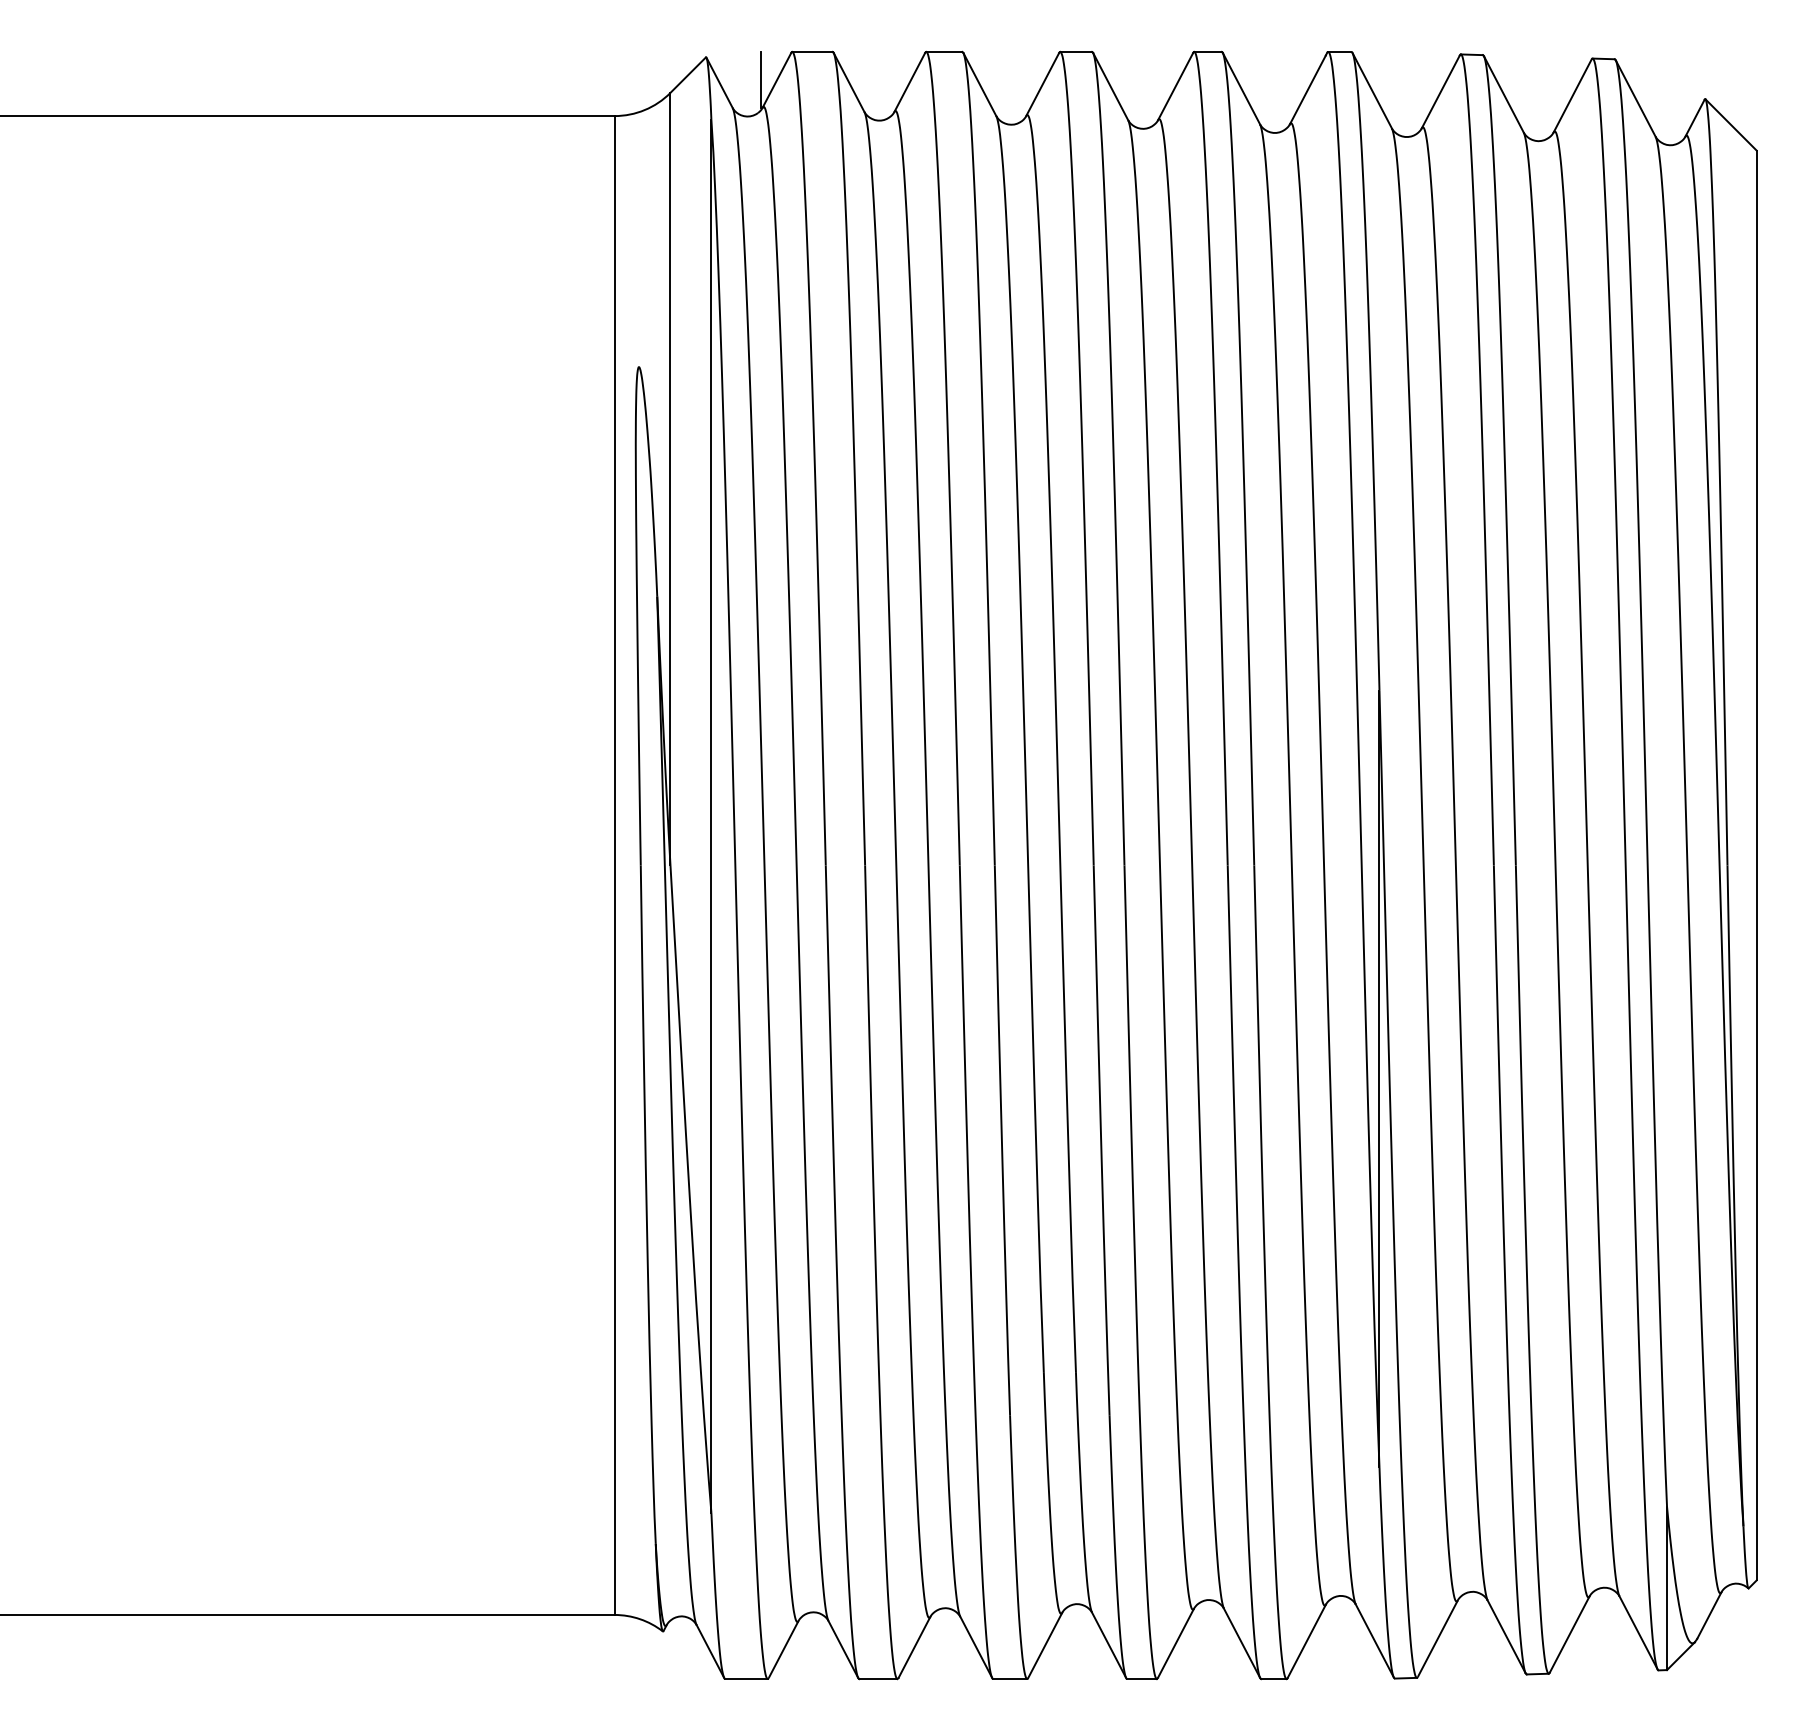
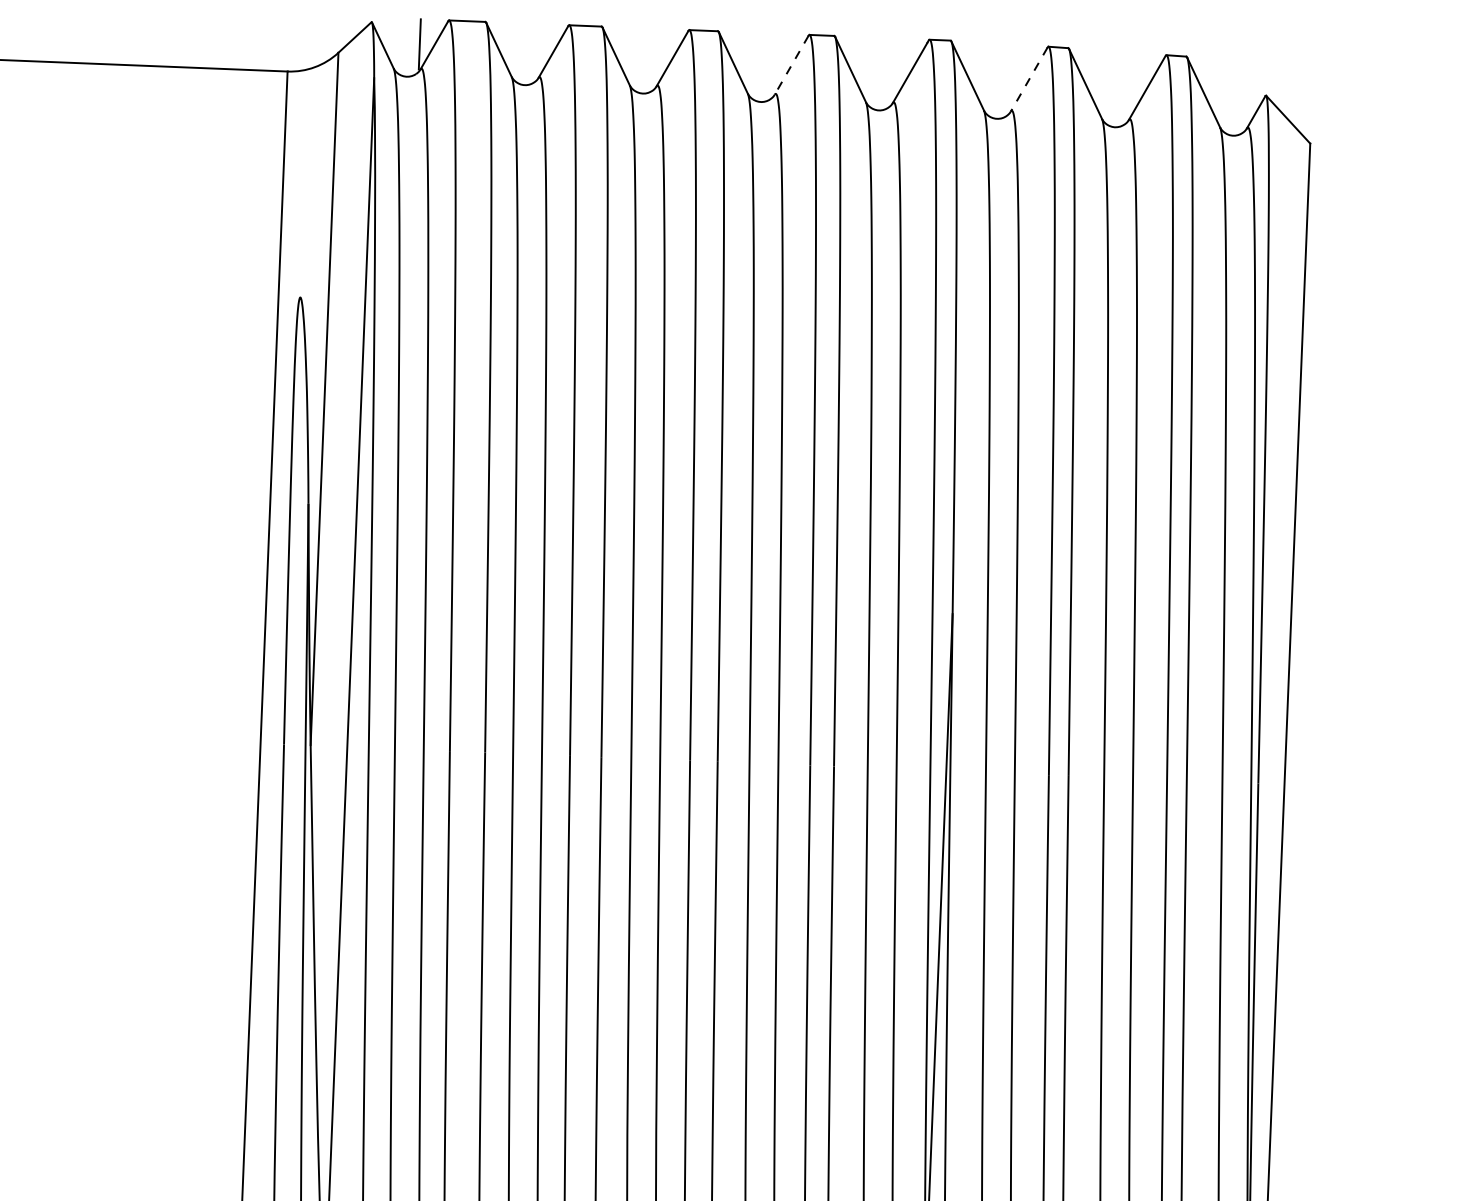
line: (1175, 86) -> (791, 65), solid -> dashed
line: (1440, 92) -> (1028, 80), solid -> dashed

